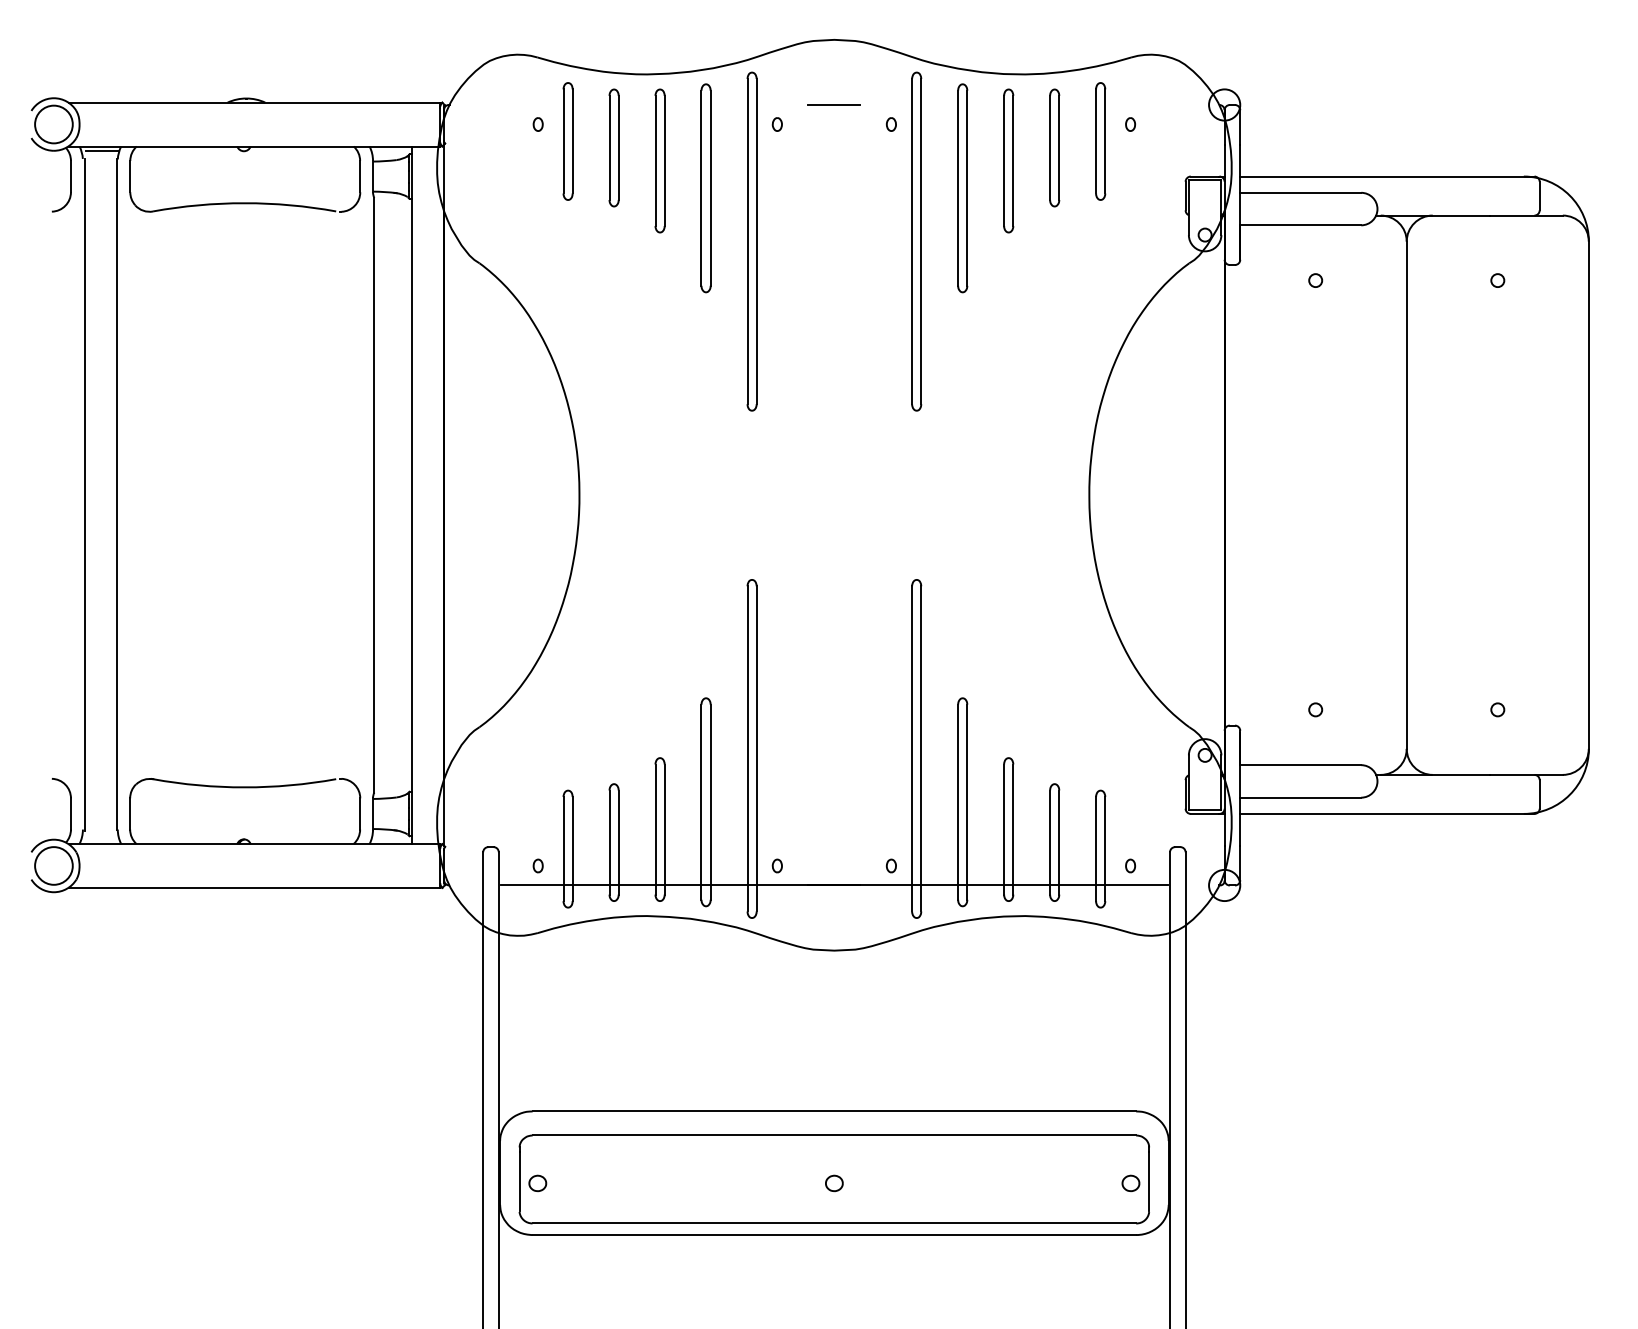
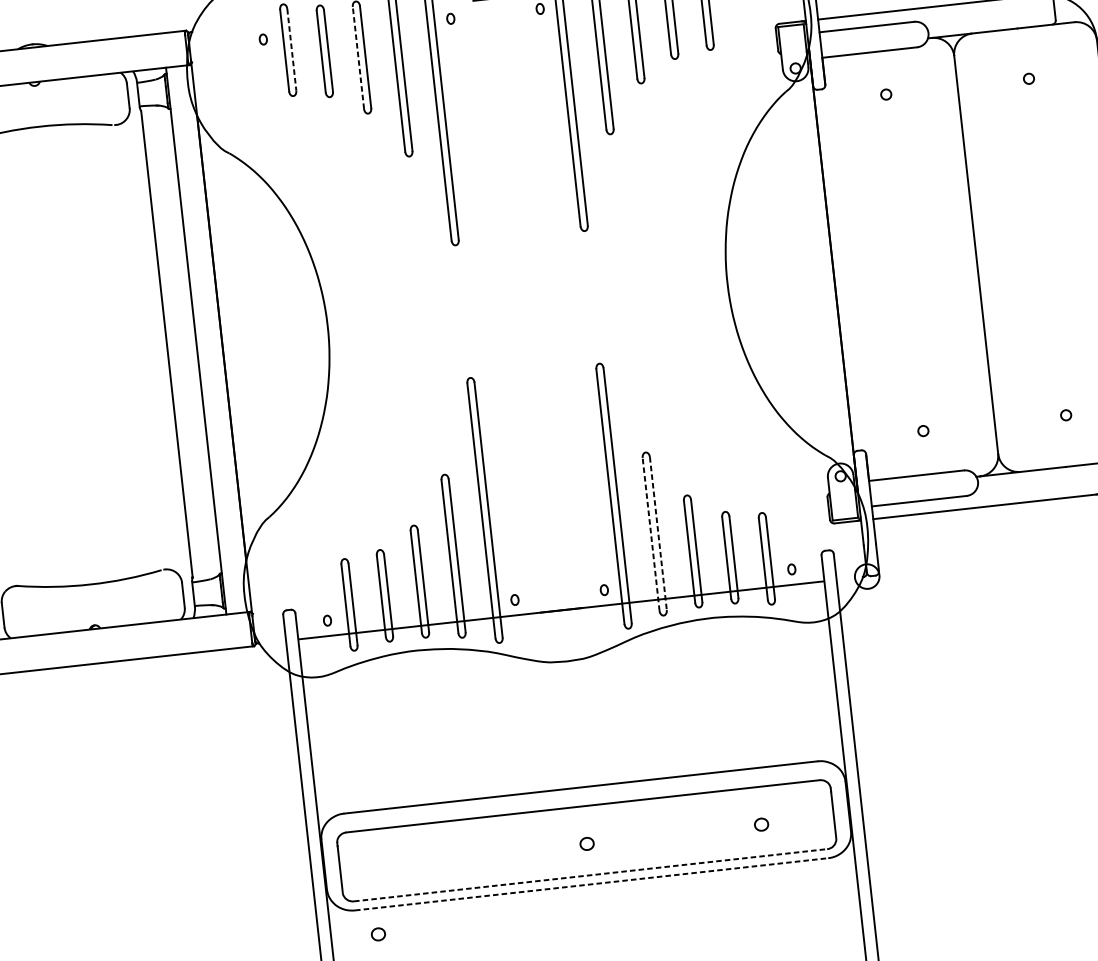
line: (572, 141) -> (291, 49), solid -> dashed
line: (655, 160) -> (358, 57), solid -> dashed
line: (958, 802) -> (651, 534), solid -> dashed
line: (967, 802) -> (658, 533), solid -> dashed
part: (537, 1183) -> (378, 934), moved
part: (1130, 1183) -> (761, 824), moved
line: (834, 1223) -> (590, 875), solid -> dashed
line: (834, 1235) -> (591, 884), solid -> dashed

